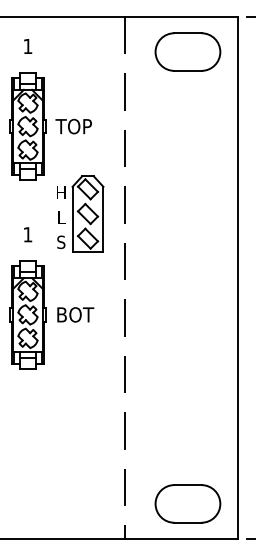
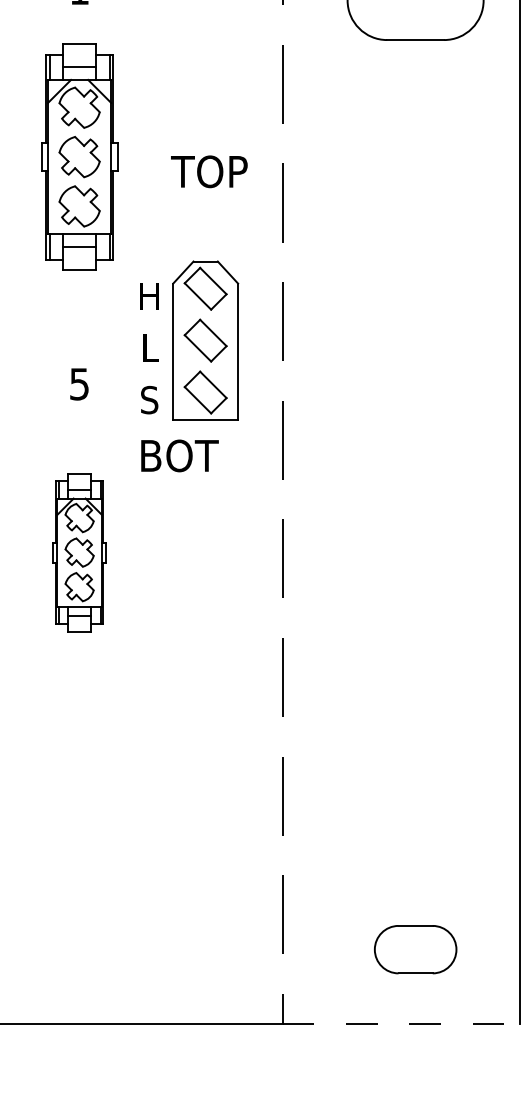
text: (73, 126) -> (208, 171), moved
text: (27, 234) -> (78, 383), 1 -> 5
part: (27, 314) -> (78, 551), size x0.7
text: (75, 314) -> (179, 455), moved
part: (187, 503) -> (414, 948), size x0.6
line: (181, 539) -> (402, 1024), solid -> dashed

